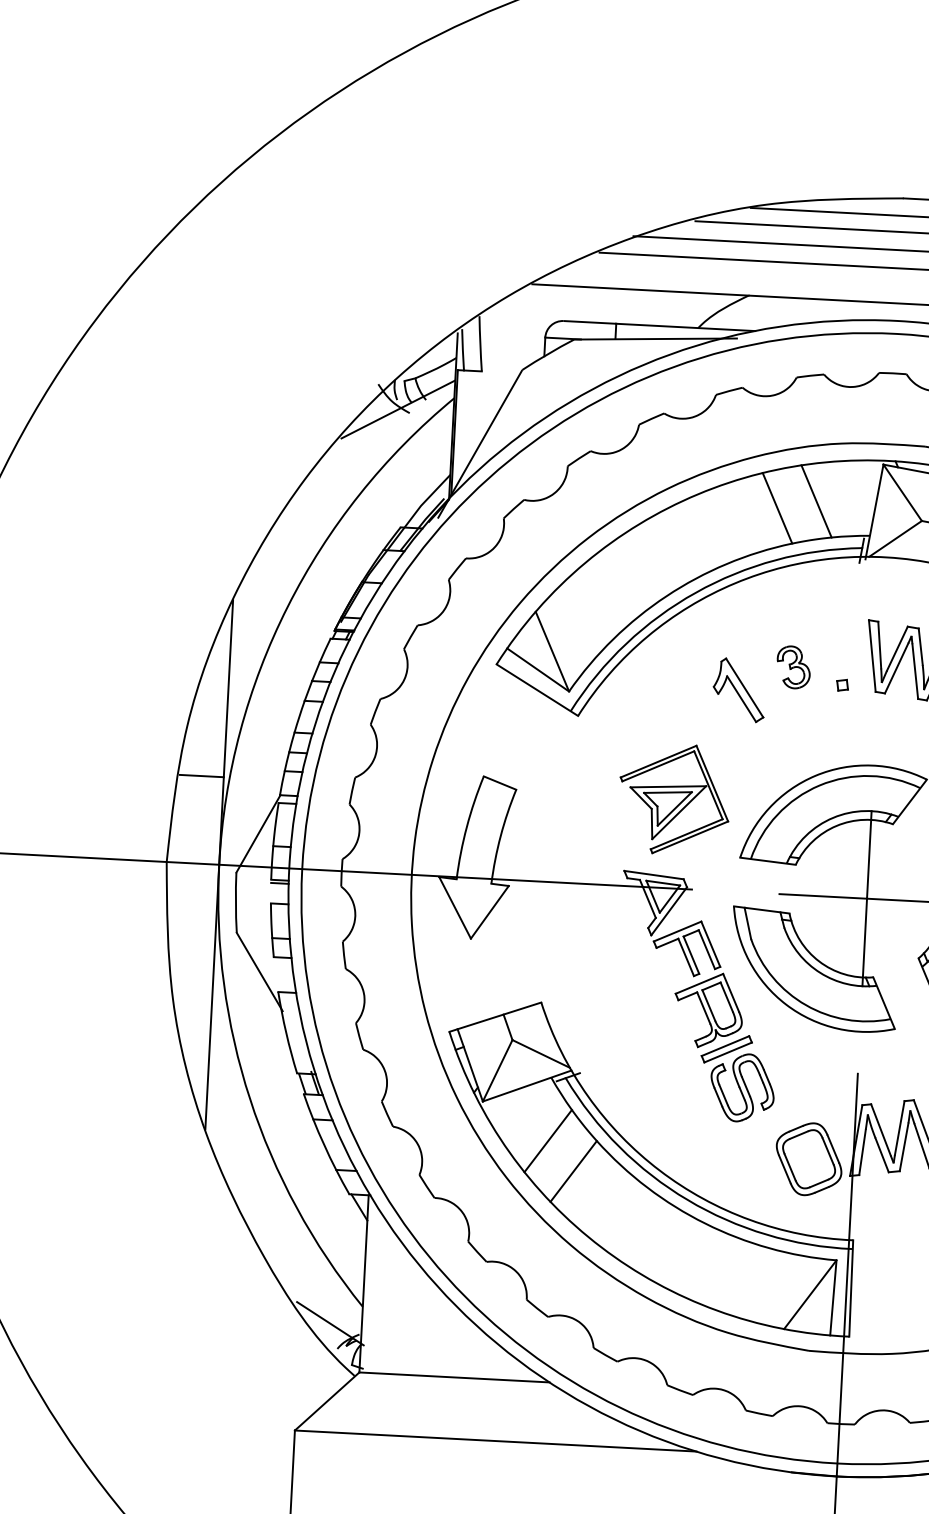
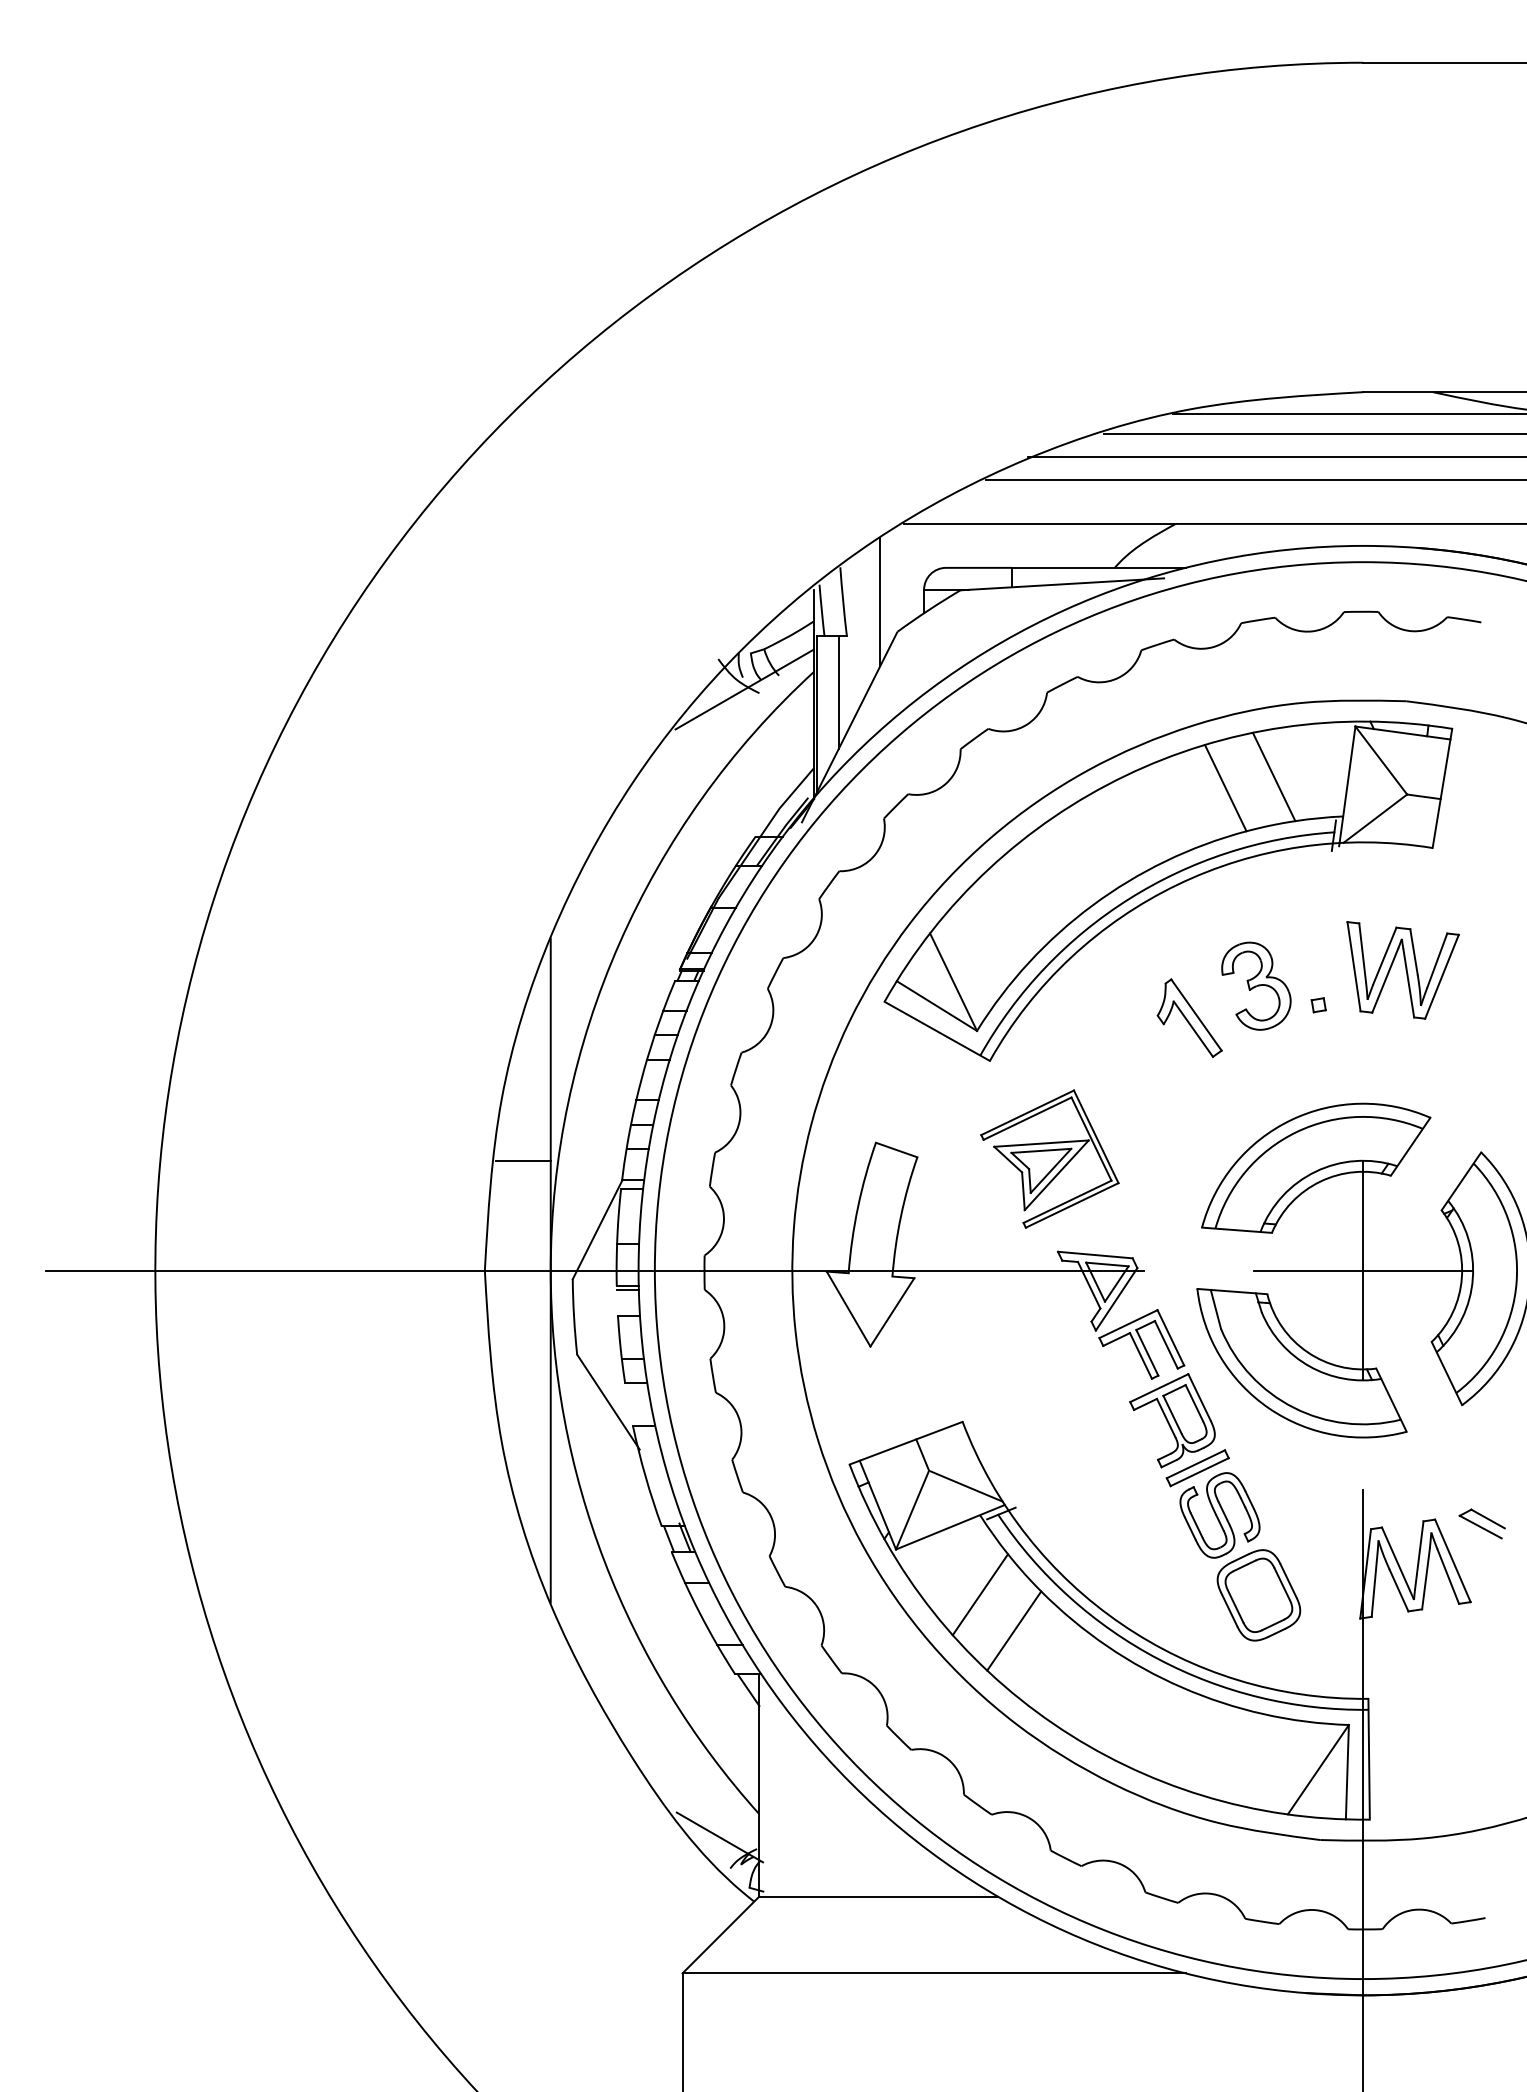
line: (510, 345) -> (880, 601), added
line: (472, 415) -> (838, 692), added
part: (793, 666) -> (1256, 985), size x1.67
part: (674, 798) -> (1049, 1158), moved
part: (808, 1159) -> (1258, 1595), moved

